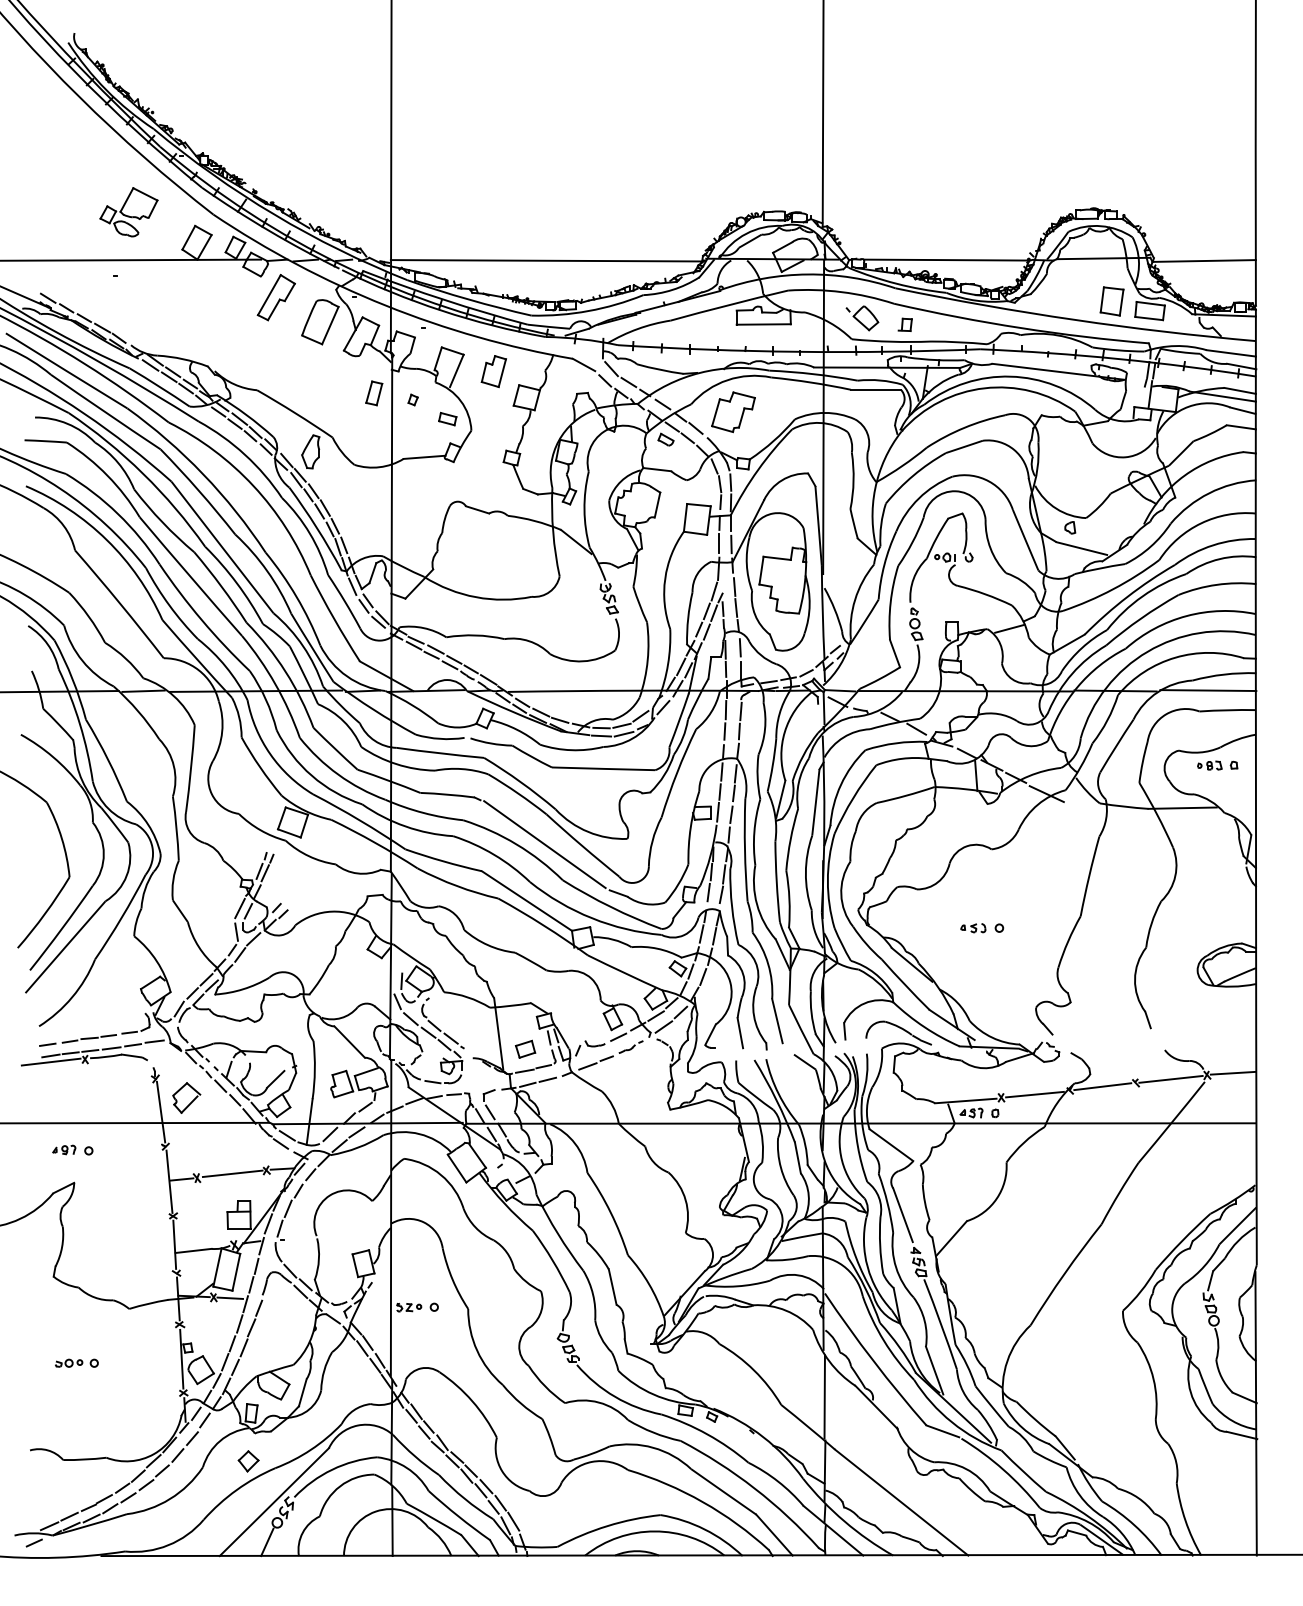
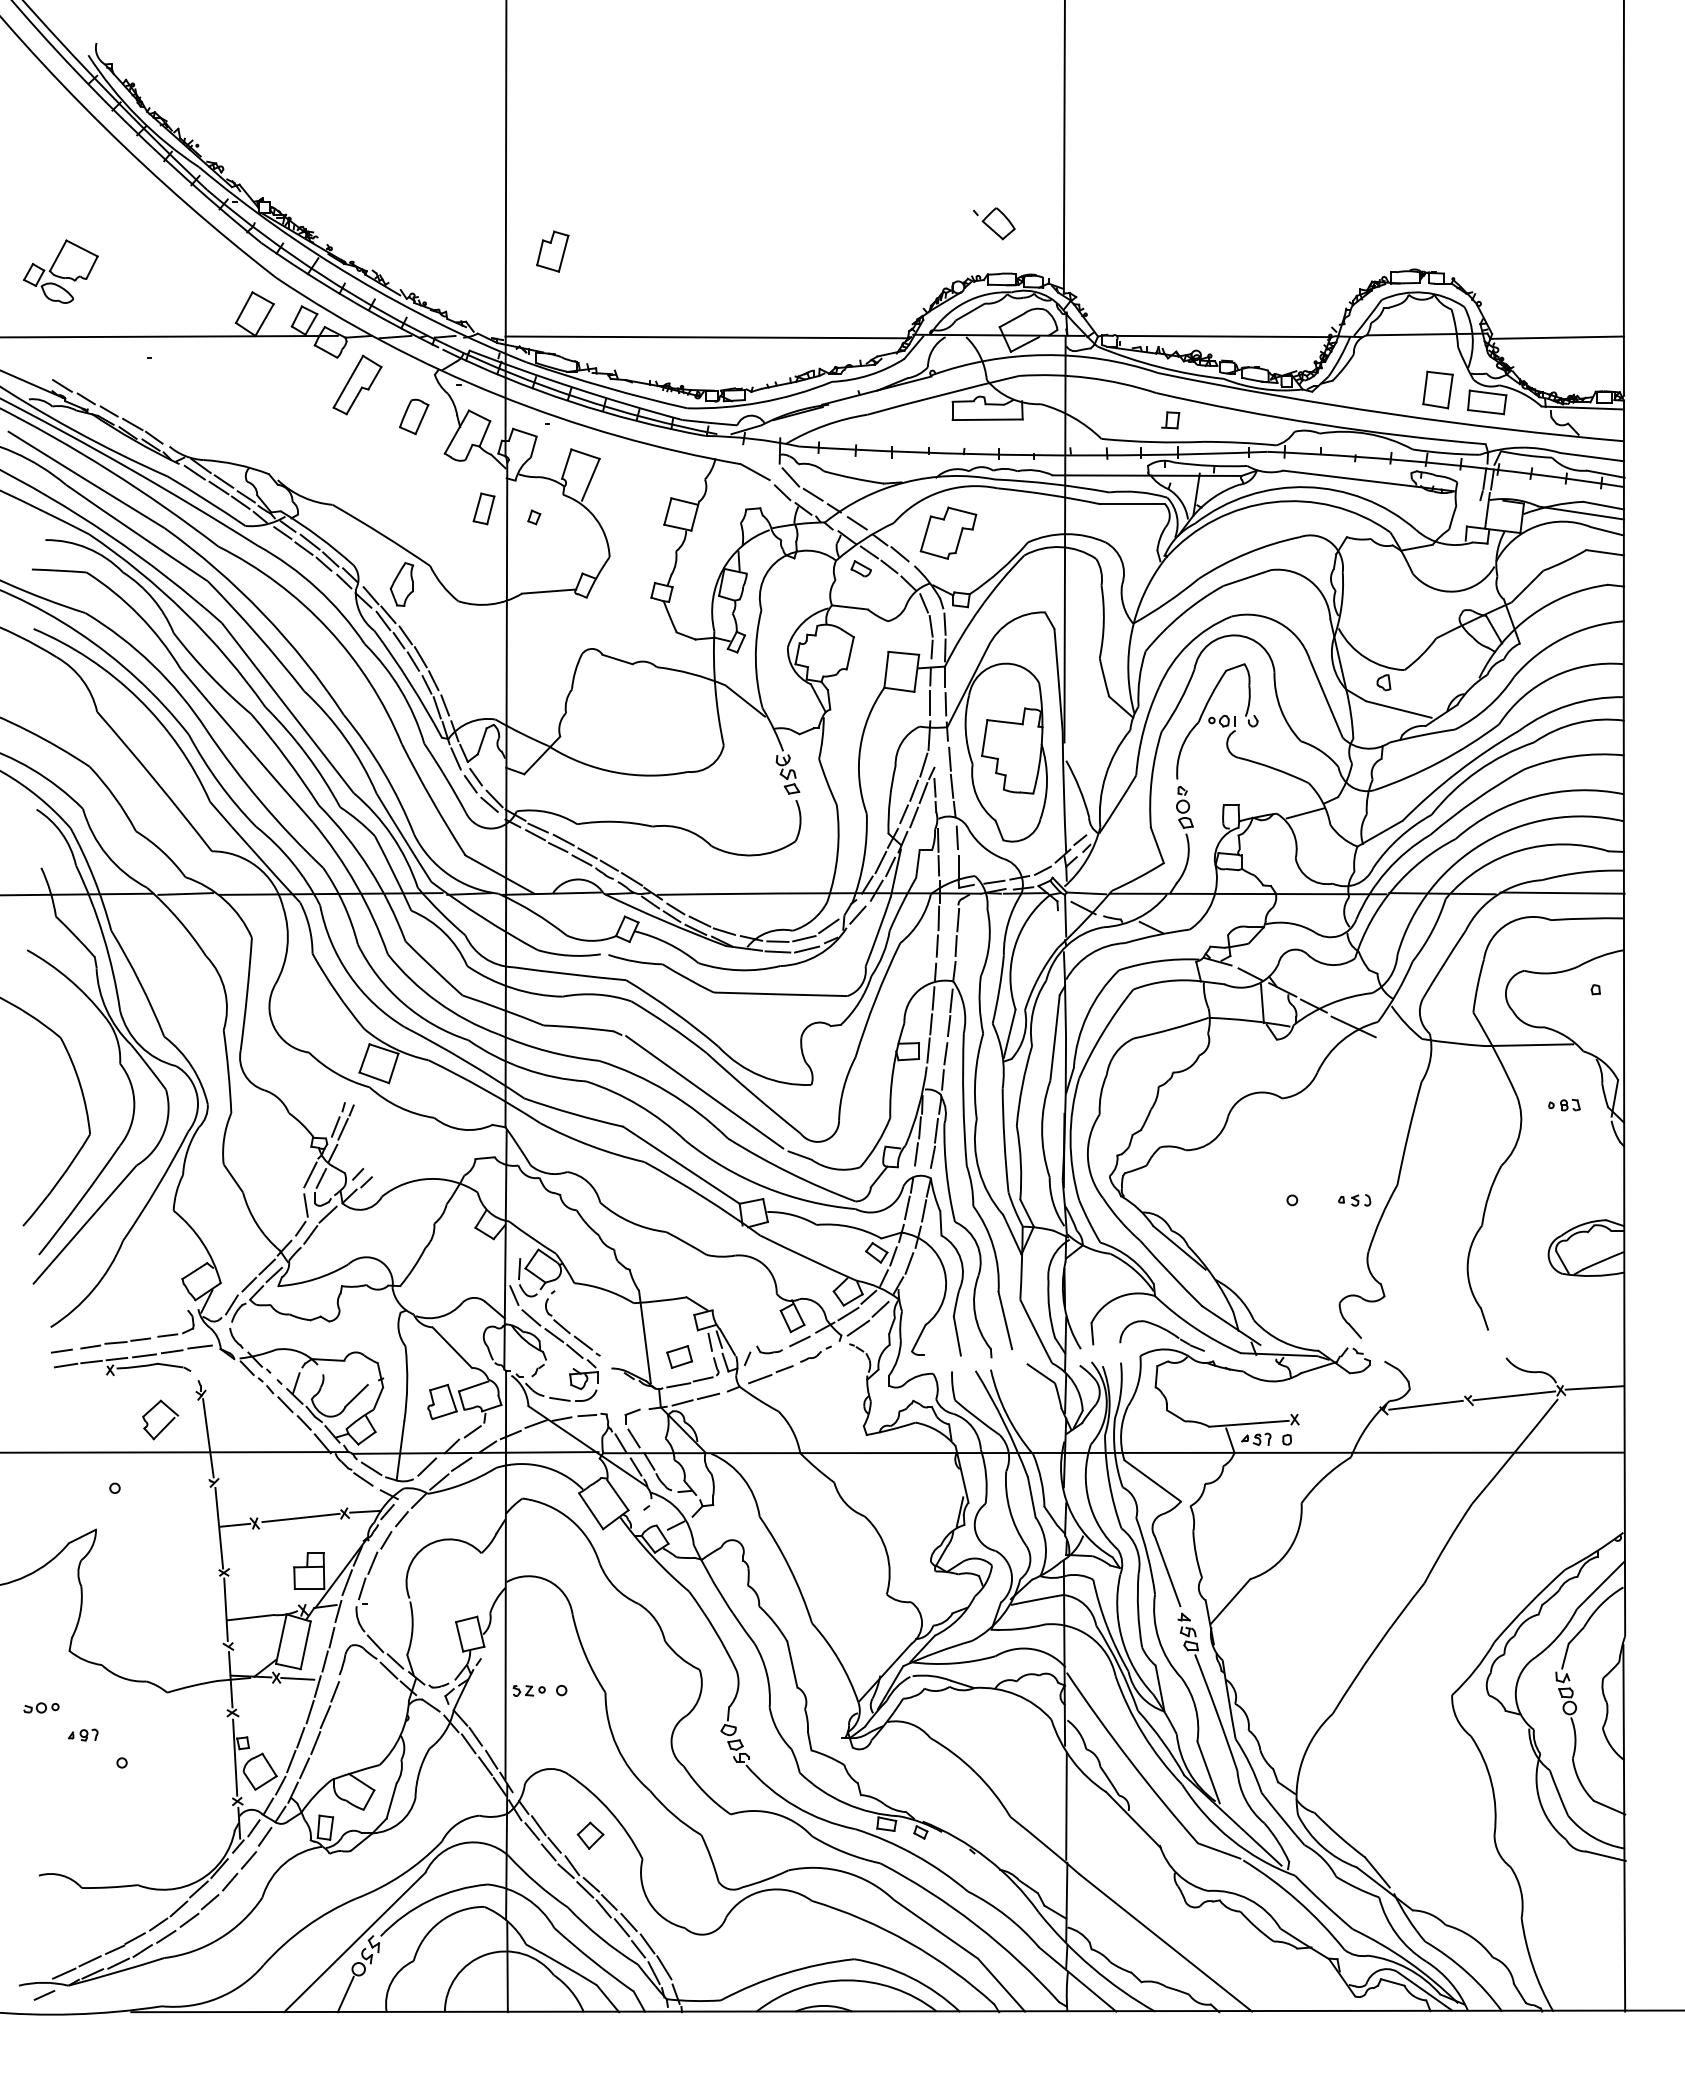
part: (128, 212) -> (60, 271), moved
part: (862, 318) -> (994, 223), moved
part: (319, 321) -> (413, 416), size x0.6
part: (493, 371) -> (552, 251), moved
part: (447, 419) -> (578, 542), removed
line: (916, 729) -> (1185, 943), removed
part: (1209, 765) -> (1564, 1105), moved
part: (973, 928) -> (1354, 1200), moved
line: (51, 1062) -> (66, 1373), removed
line: (1034, 1094) -> (1337, 1415), removed
part: (191, 1101) -> (166, 1424), moved
part: (63, 1149) -> (82, 1734), moved
part: (69, 1362) -> (41, 1707), moved
part: (248, 1461) -> (590, 1835), moved

